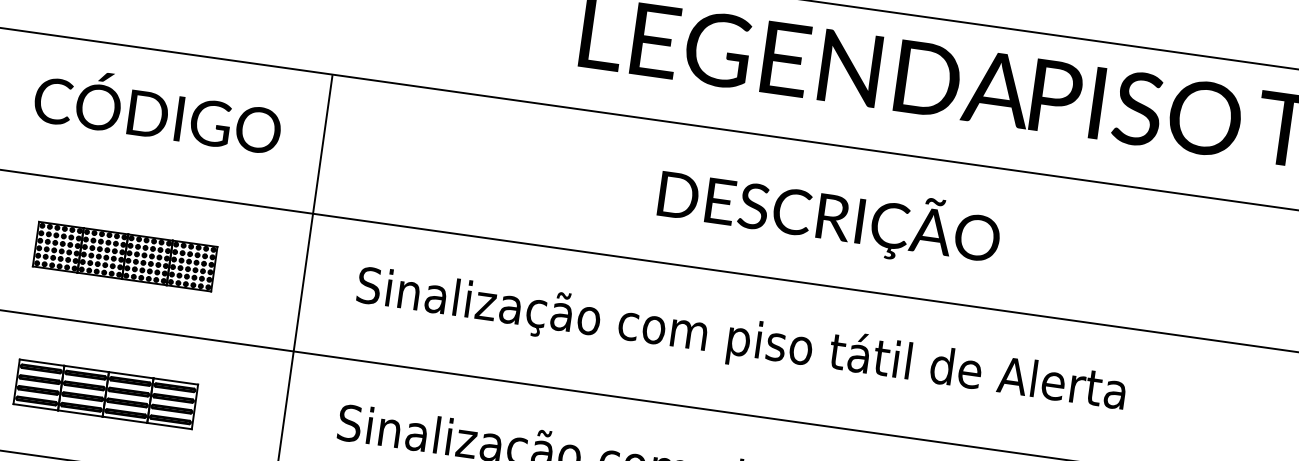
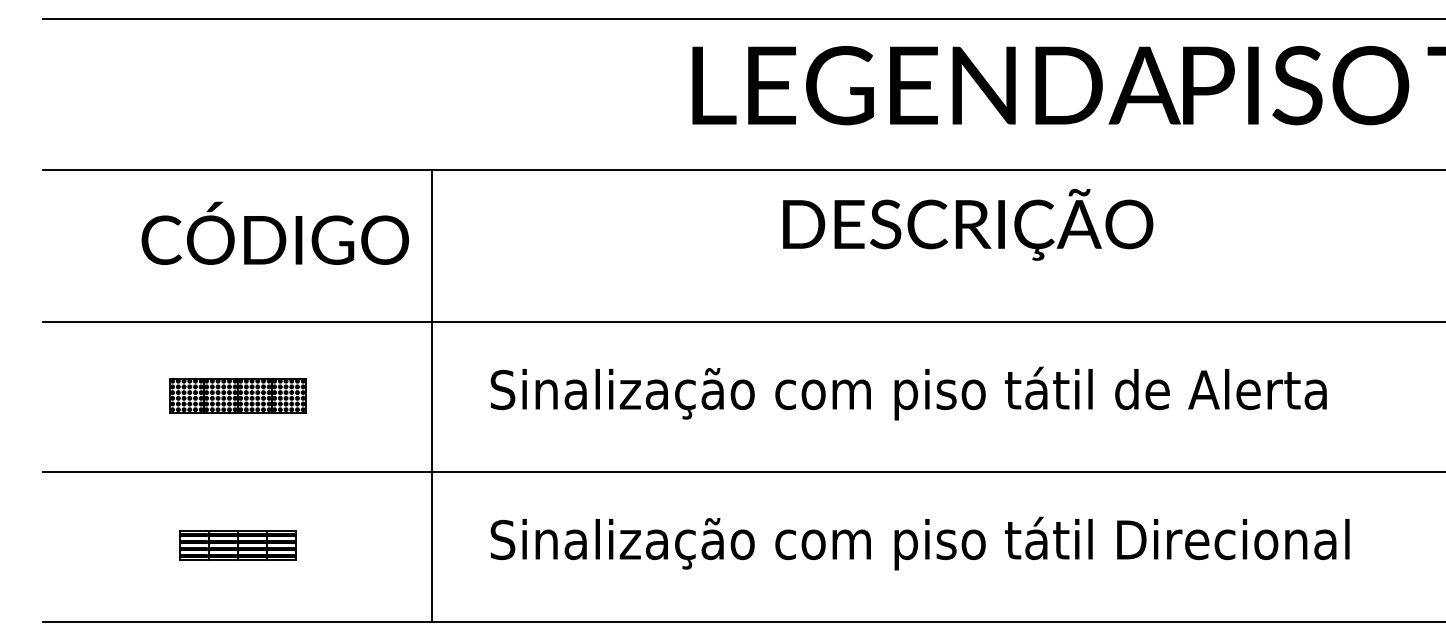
text: (157, 108) -> (274, 232), moved
text: (829, 217) -> (968, 224), moved
part: (125, 256) -> (237, 395), size x0.7
part: (105, 394) -> (237, 545), size x0.6

